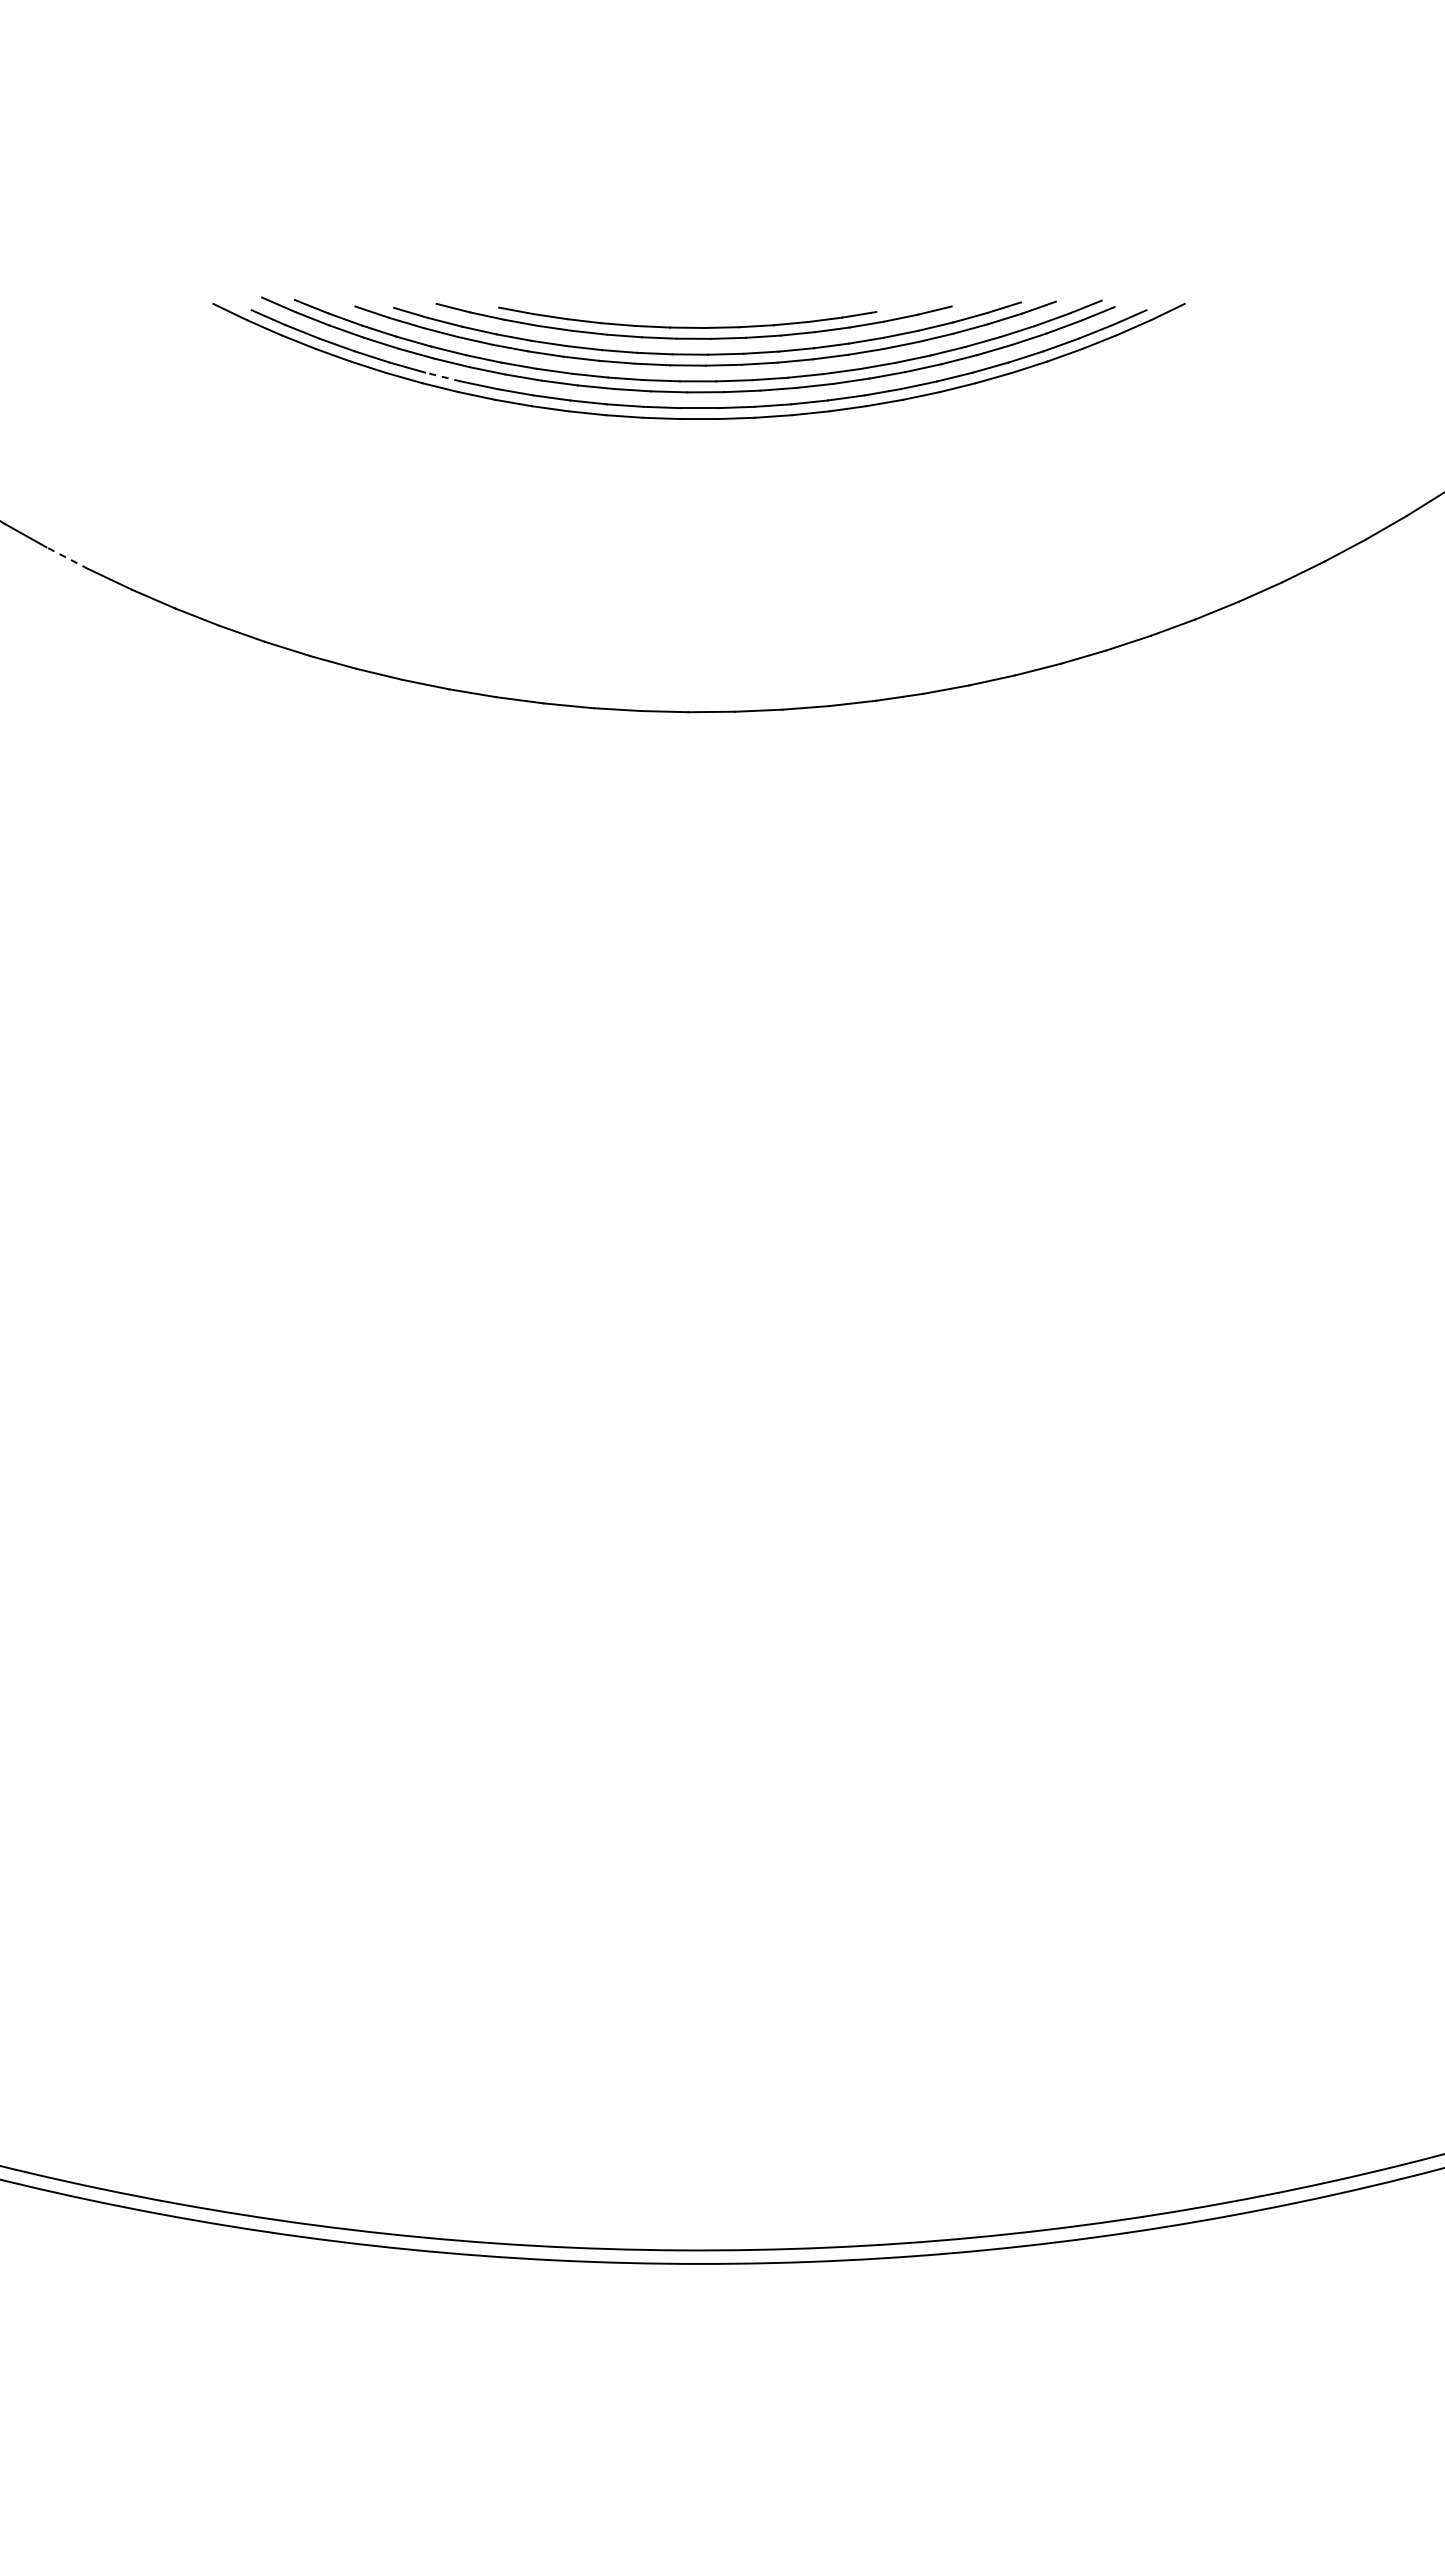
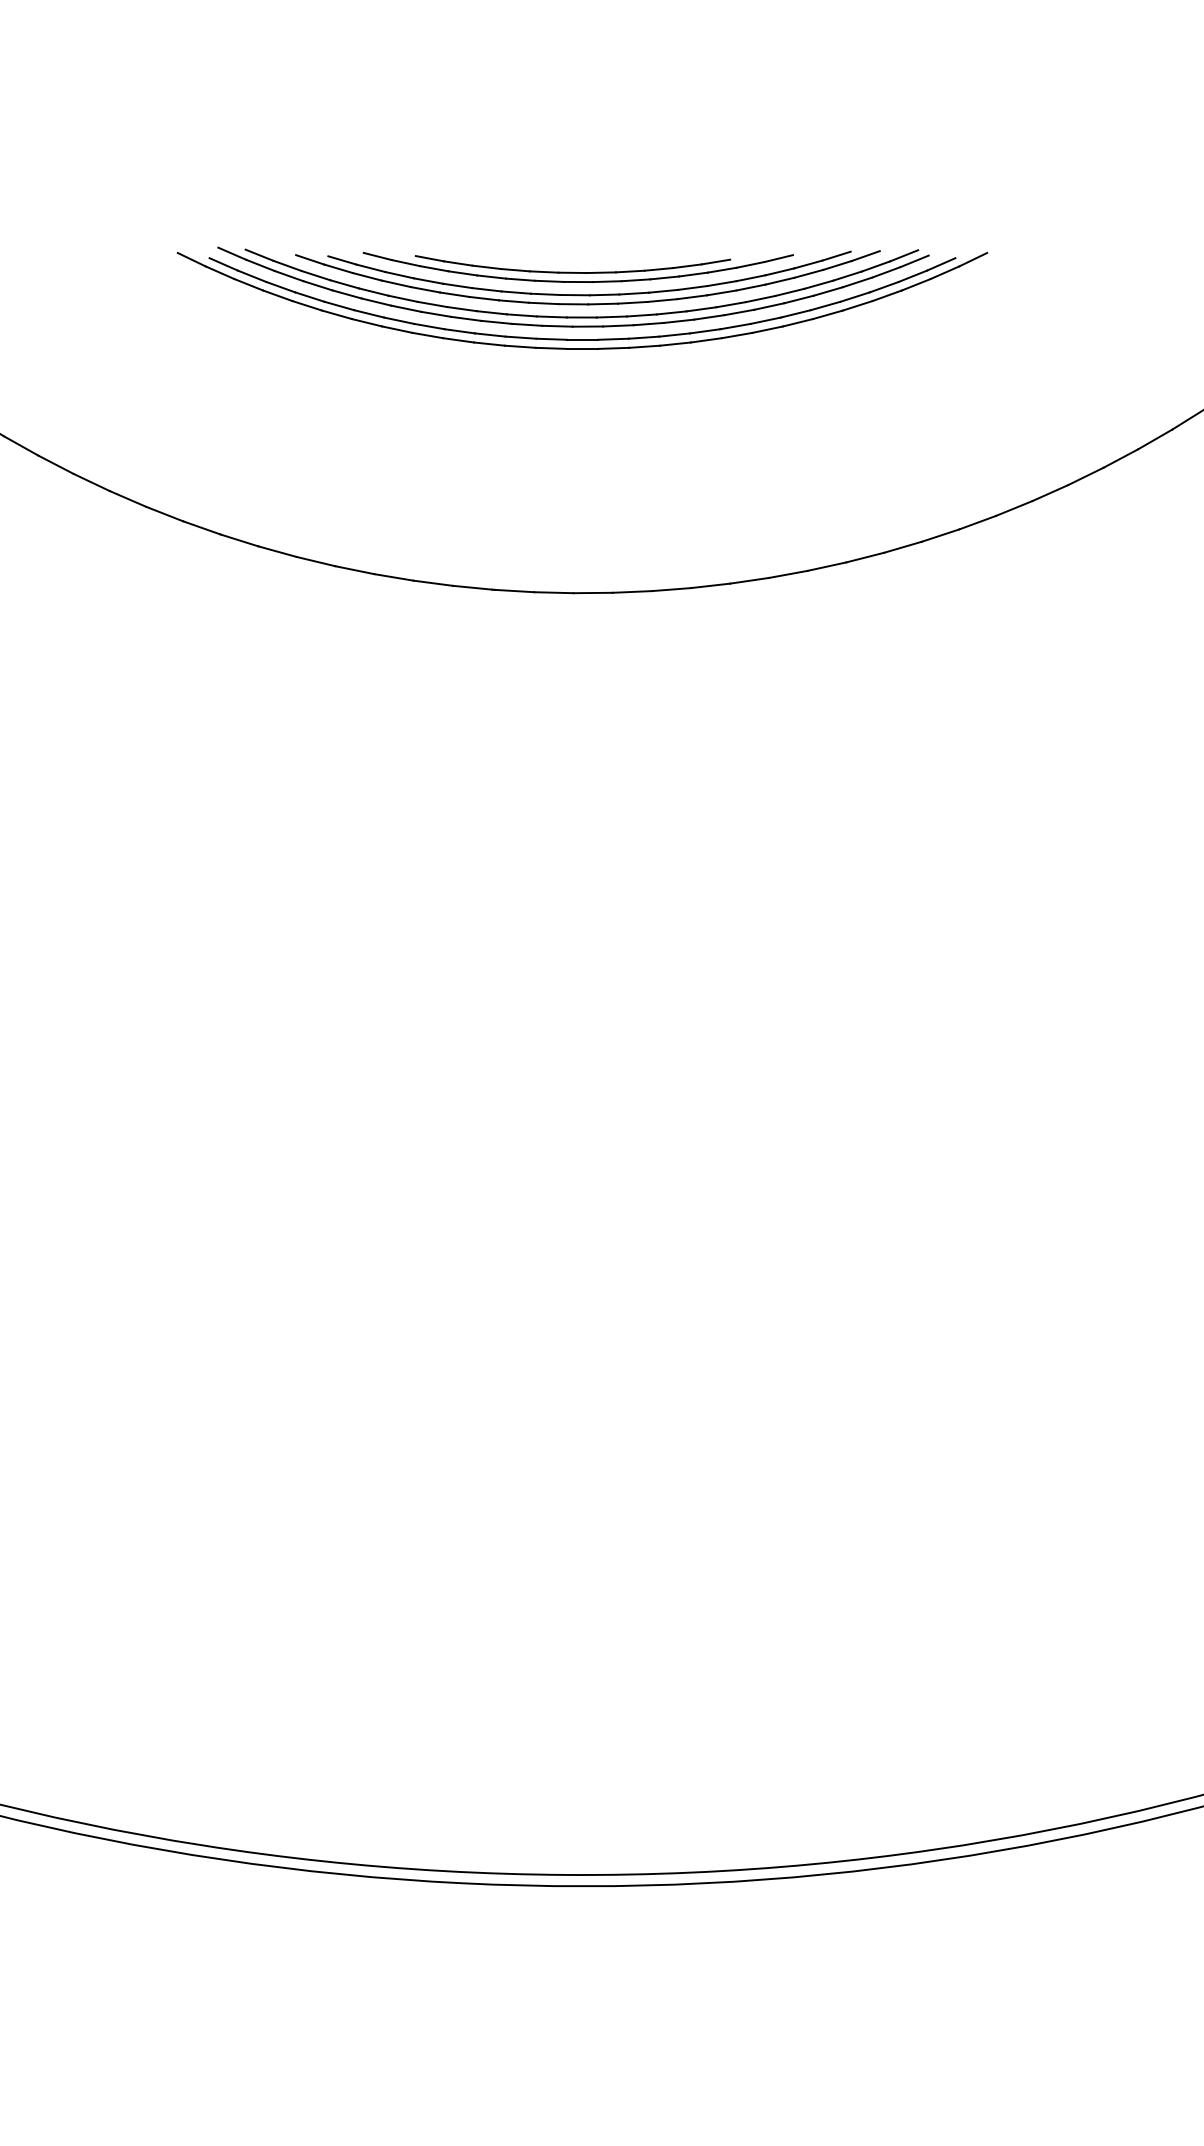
line: (442, 376) -> (368, 313), dashed -> solid
line: (67, 558) -> (56, 465), dashed -> solid

